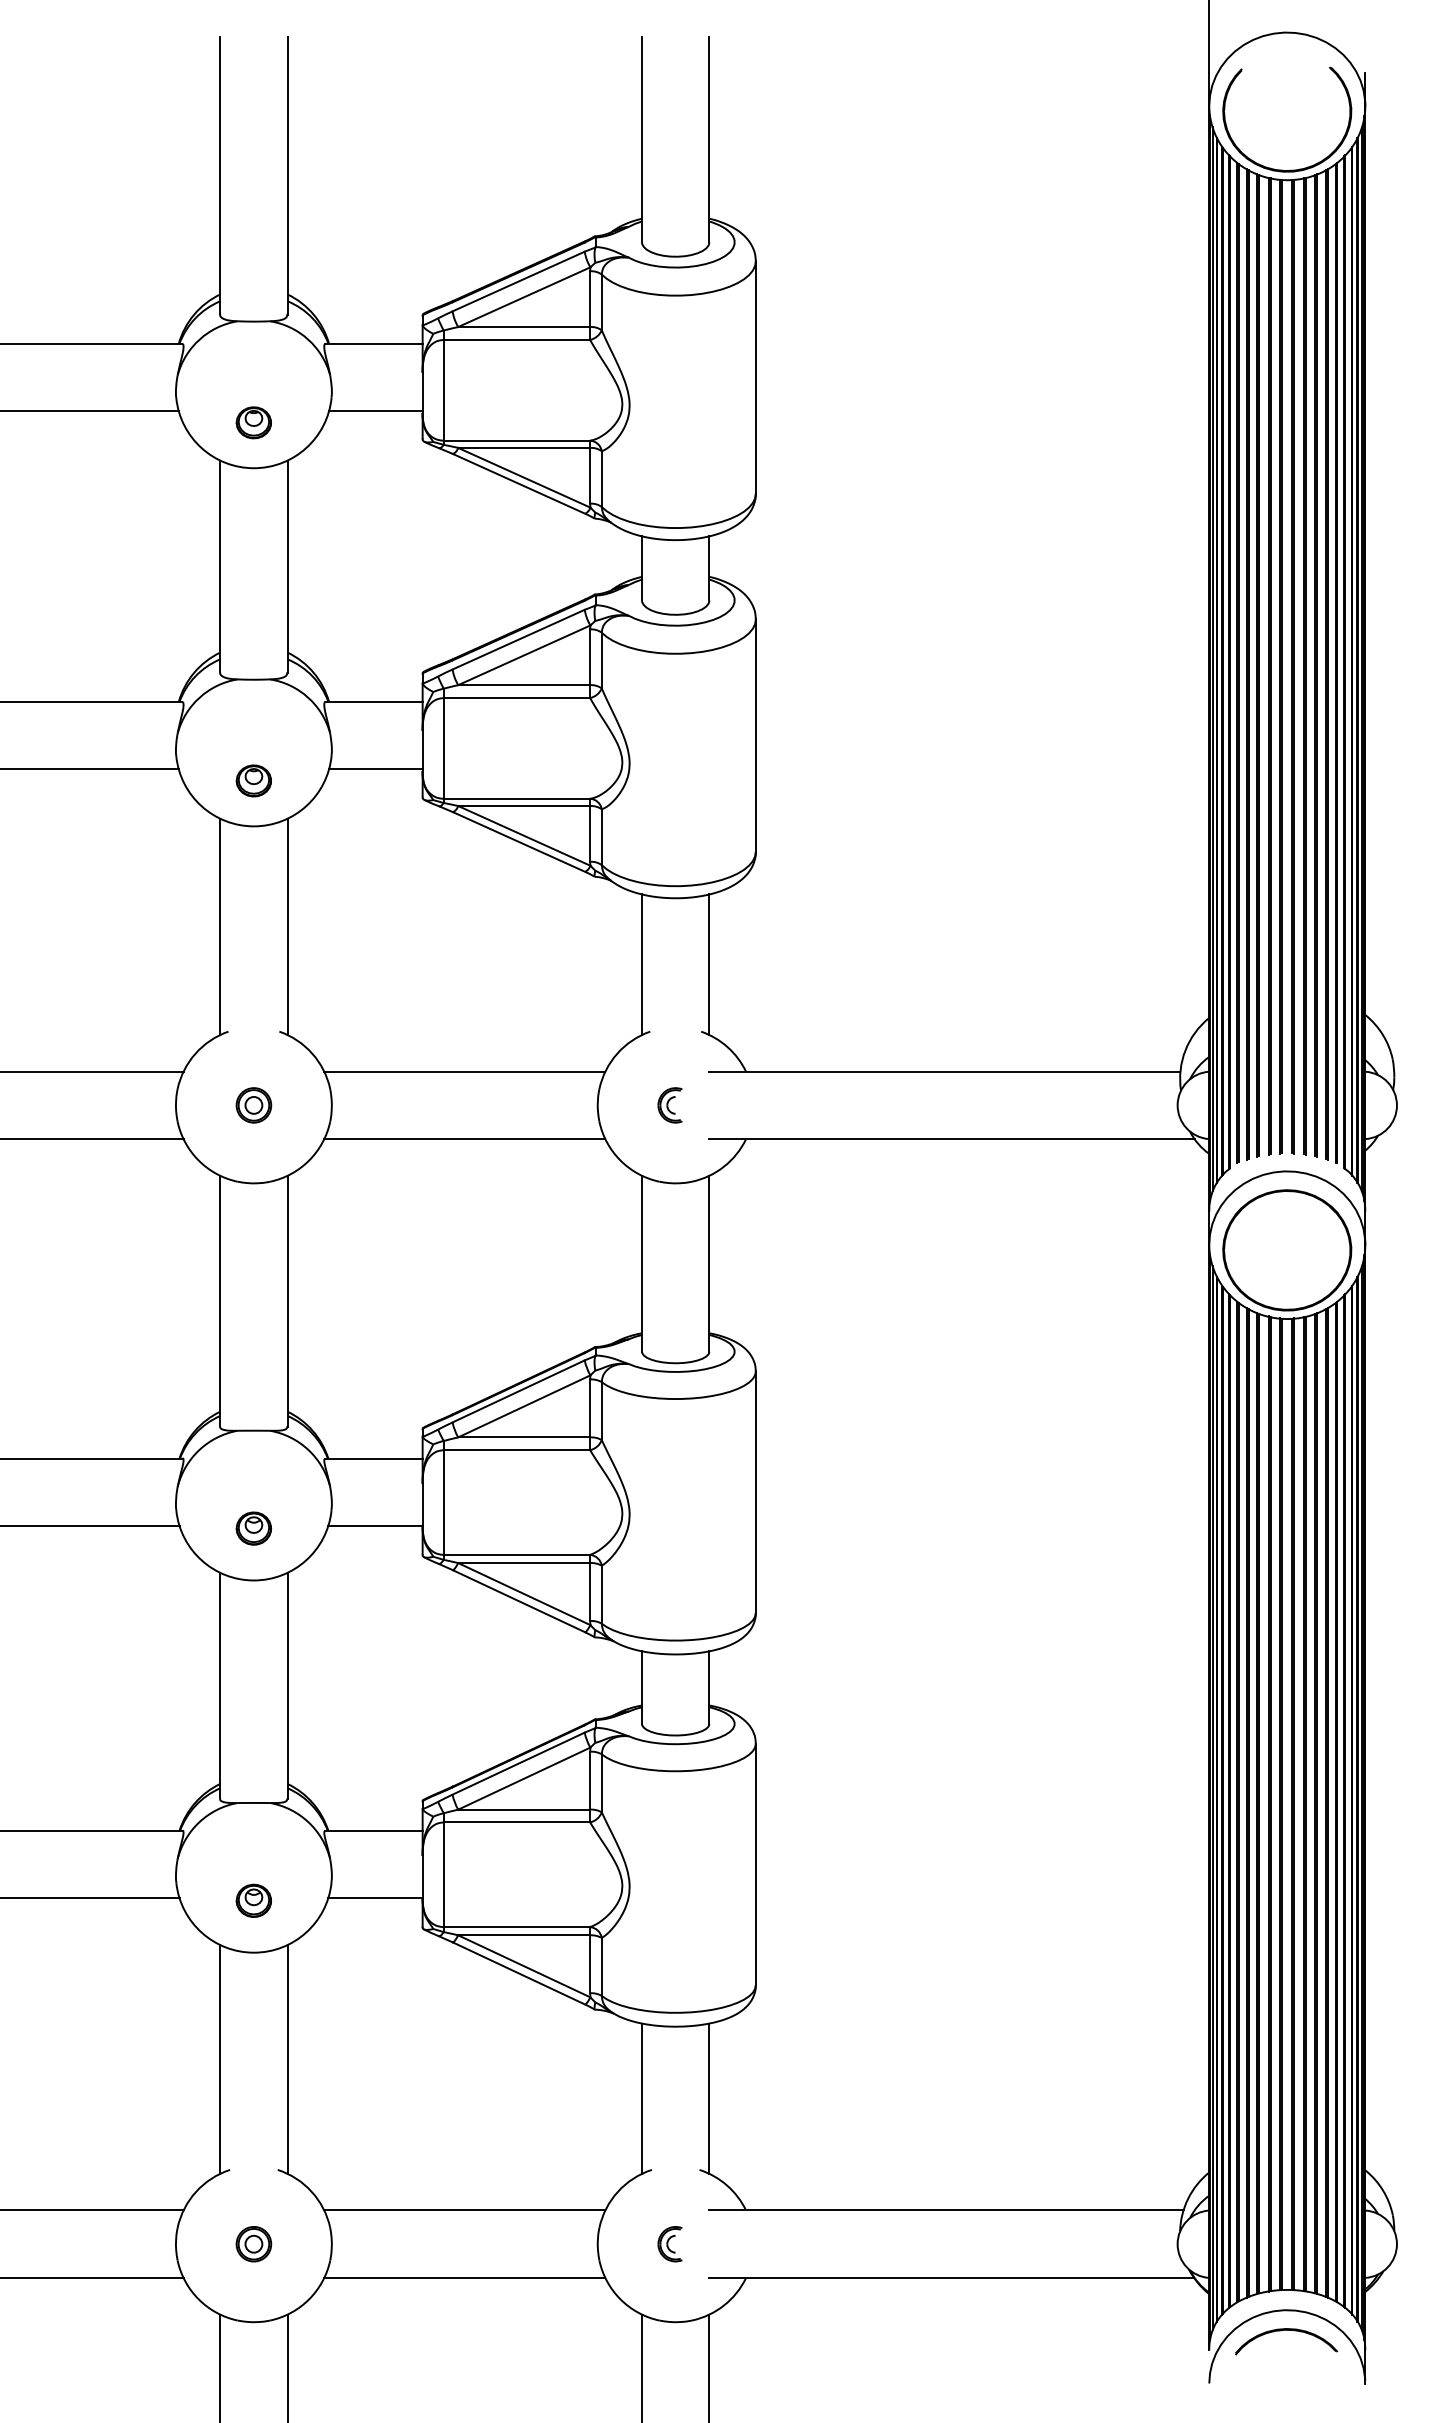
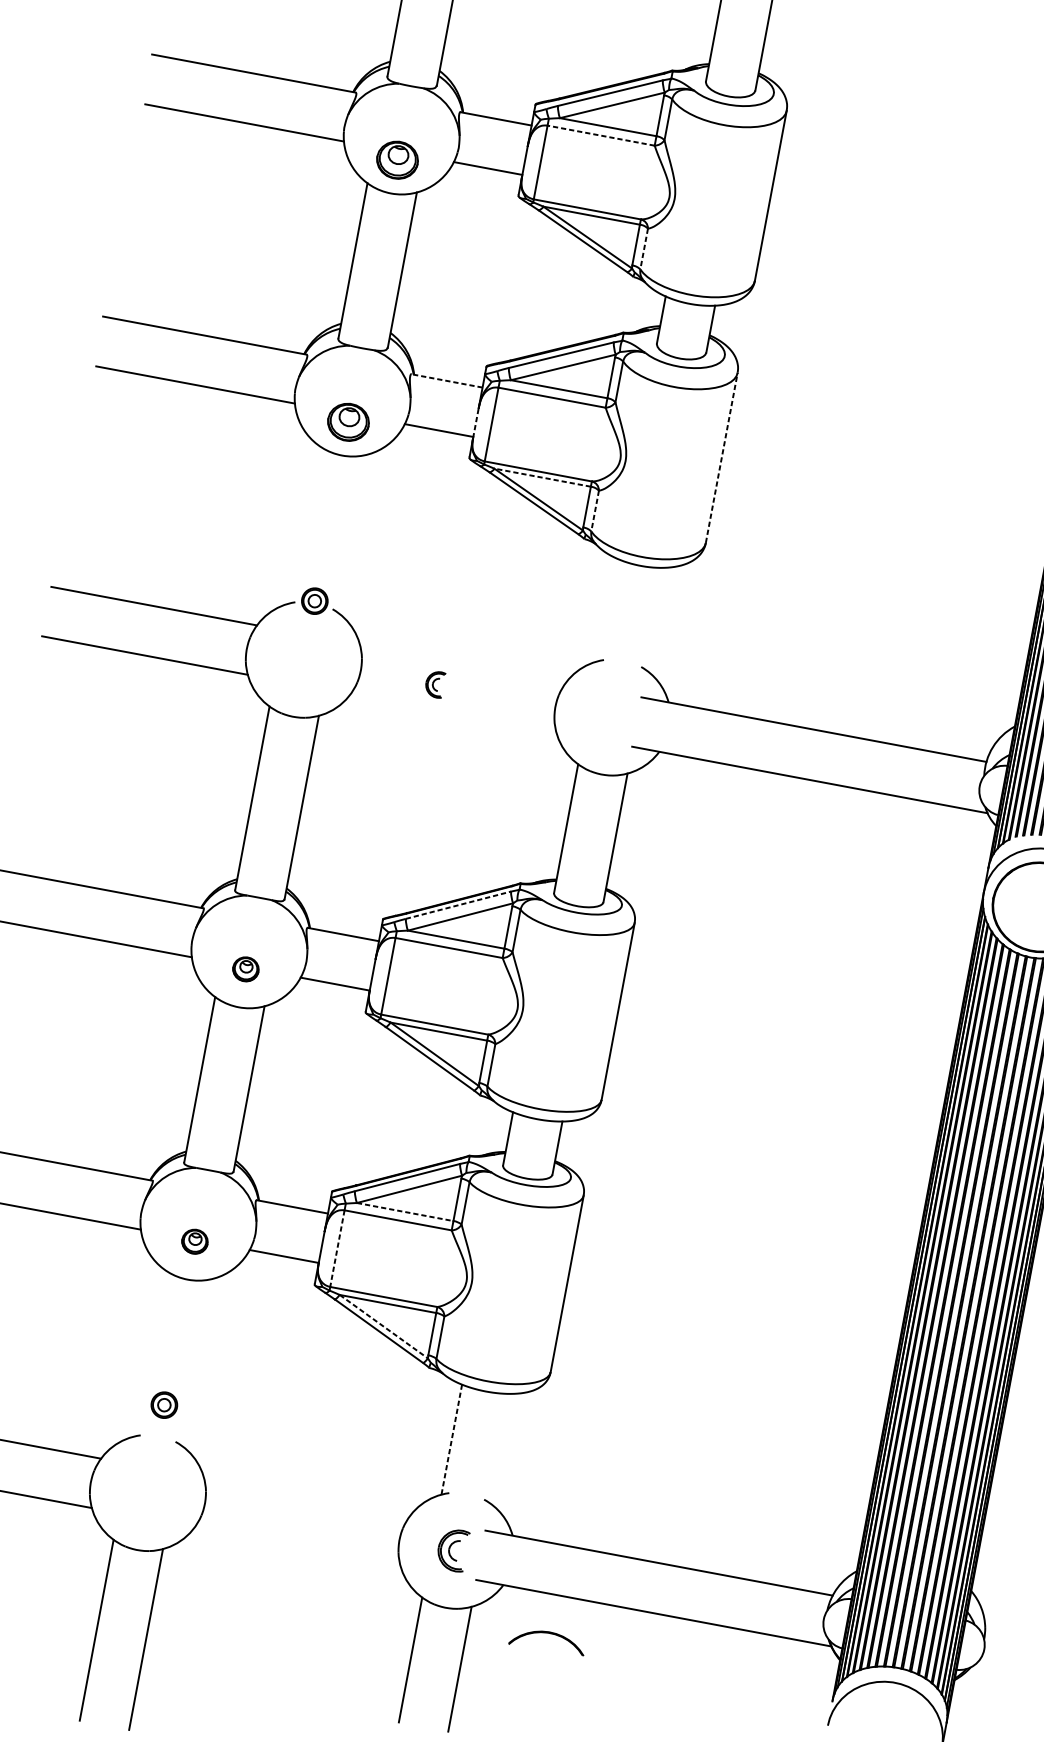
line: (516, 339) -> (600, 135), solid -> dashed
part: (253, 422) -> (397, 159), size x1.6
line: (601, 479) -> (643, 249), solid -> dashed
line: (373, 701) -> (446, 380), solid -> dashed
line: (755, 735) -> (721, 457), solid -> dashed
line: (422, 750) -> (475, 423), solid -> dashed
part: (253, 780) -> (348, 421), size x1.6
line: (524, 806) -> (542, 478), solid -> dashed
line: (601, 837) -> (594, 511), solid -> dashed
line: (220, 926) -> (303, 524), removed
line: (287, 926) -> (352, 533), removed
line: (641, 964) -> (606, 609), removed
line: (709, 964) -> (656, 619), removed
line: (464, 1071) -> (462, 663), removed
part: (253, 1105) -> (314, 601), moved
part: (669, 1105) -> (434, 684), moved
line: (464, 1139) -> (453, 713), removed
line: (519, 1391) -> (459, 905), solid -> dashed
line: (524, 1809) -> (405, 1211), solid -> dashed
line: (443, 1875) -> (337, 1249), solid -> dashed
line: (524, 1966) -> (383, 1326), solid -> dashed
line: (220, 2059) -> (148, 1353), removed
line: (287, 2059) -> (197, 1362), removed
line: (709, 2098) -> (501, 1448), removed
line: (641, 2099) -> (451, 1440), solid -> dashed
line: (464, 2210) -> (306, 1497), removed
part: (253, 2244) -> (164, 1405), moved
part: (669, 2244) -> (451, 1550), size x1.6
line: (464, 2277) -> (297, 1546), removed
part: (1286, 2330) -> (549, 1633), moved

